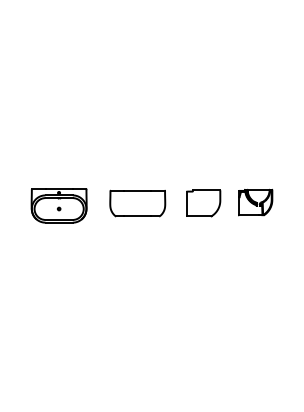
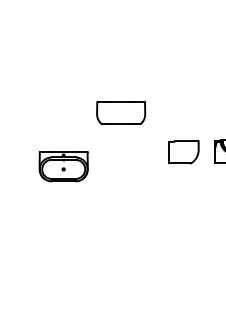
part: (137, 203) -> (120, 112), moved
part: (58, 205) -> (63, 166), moved

